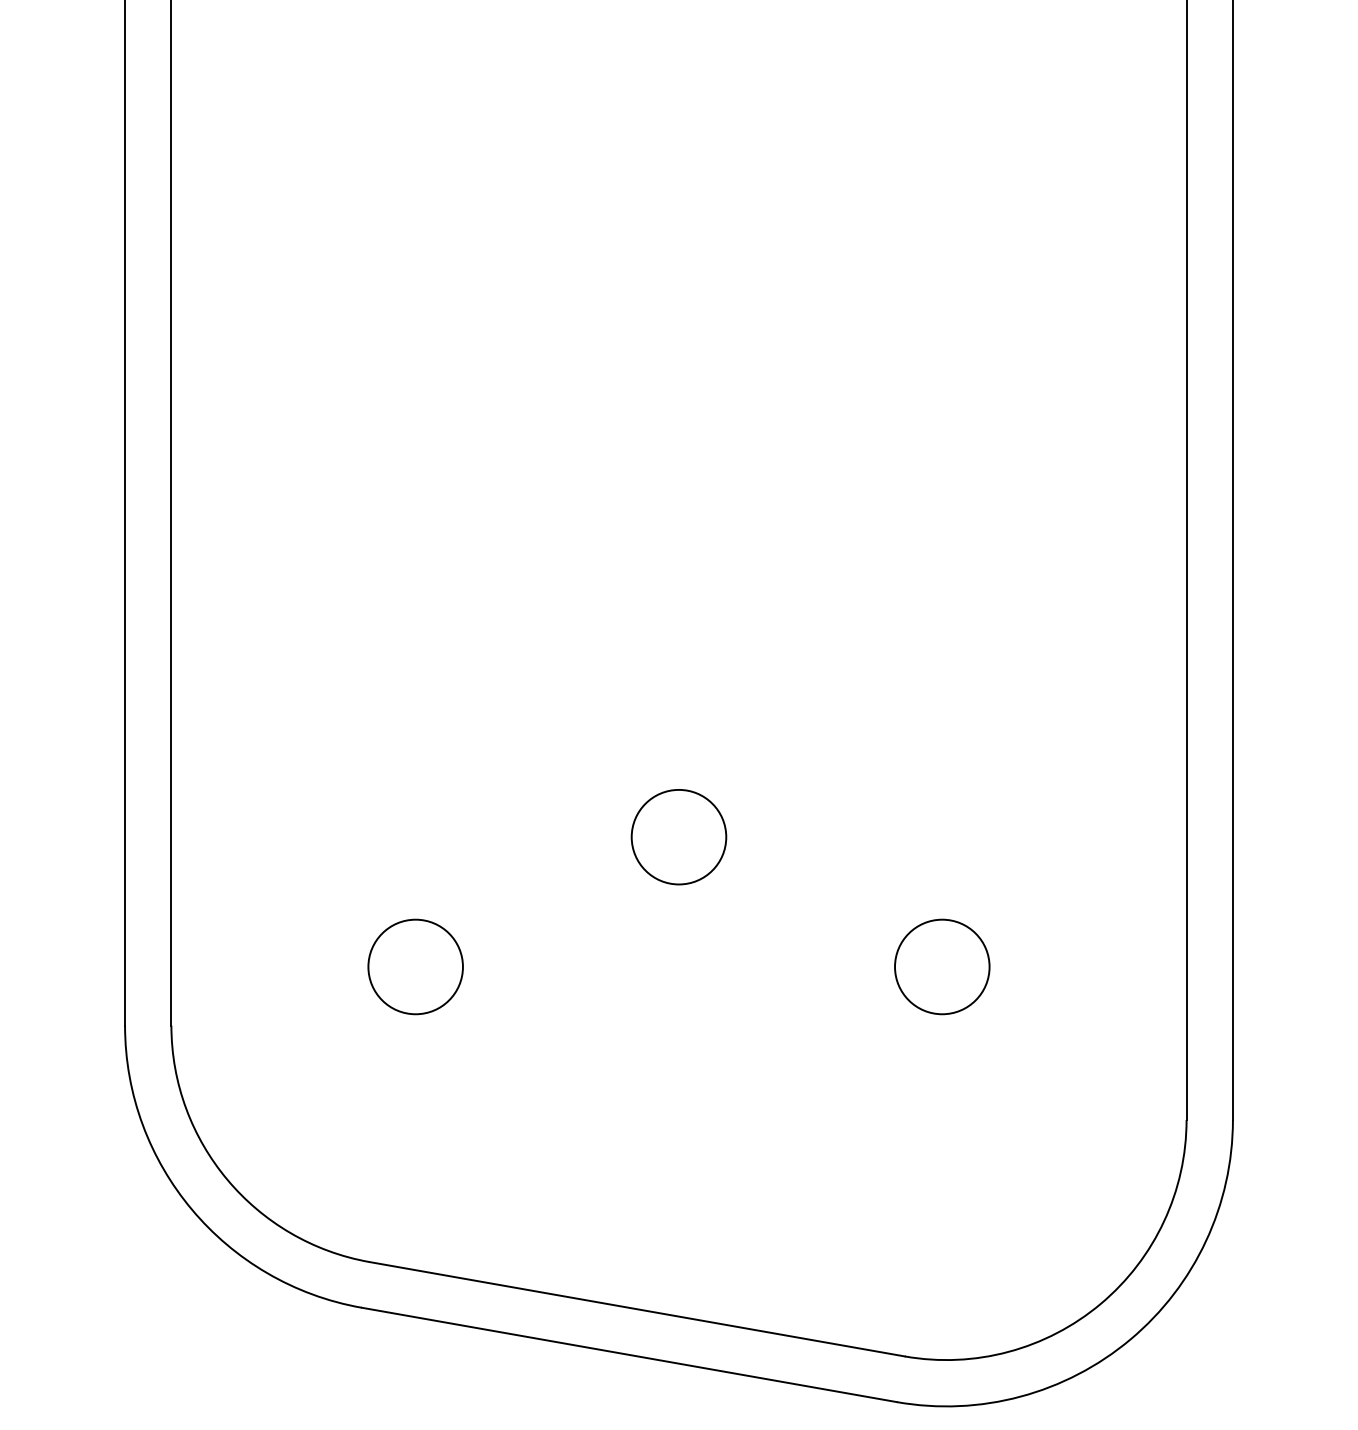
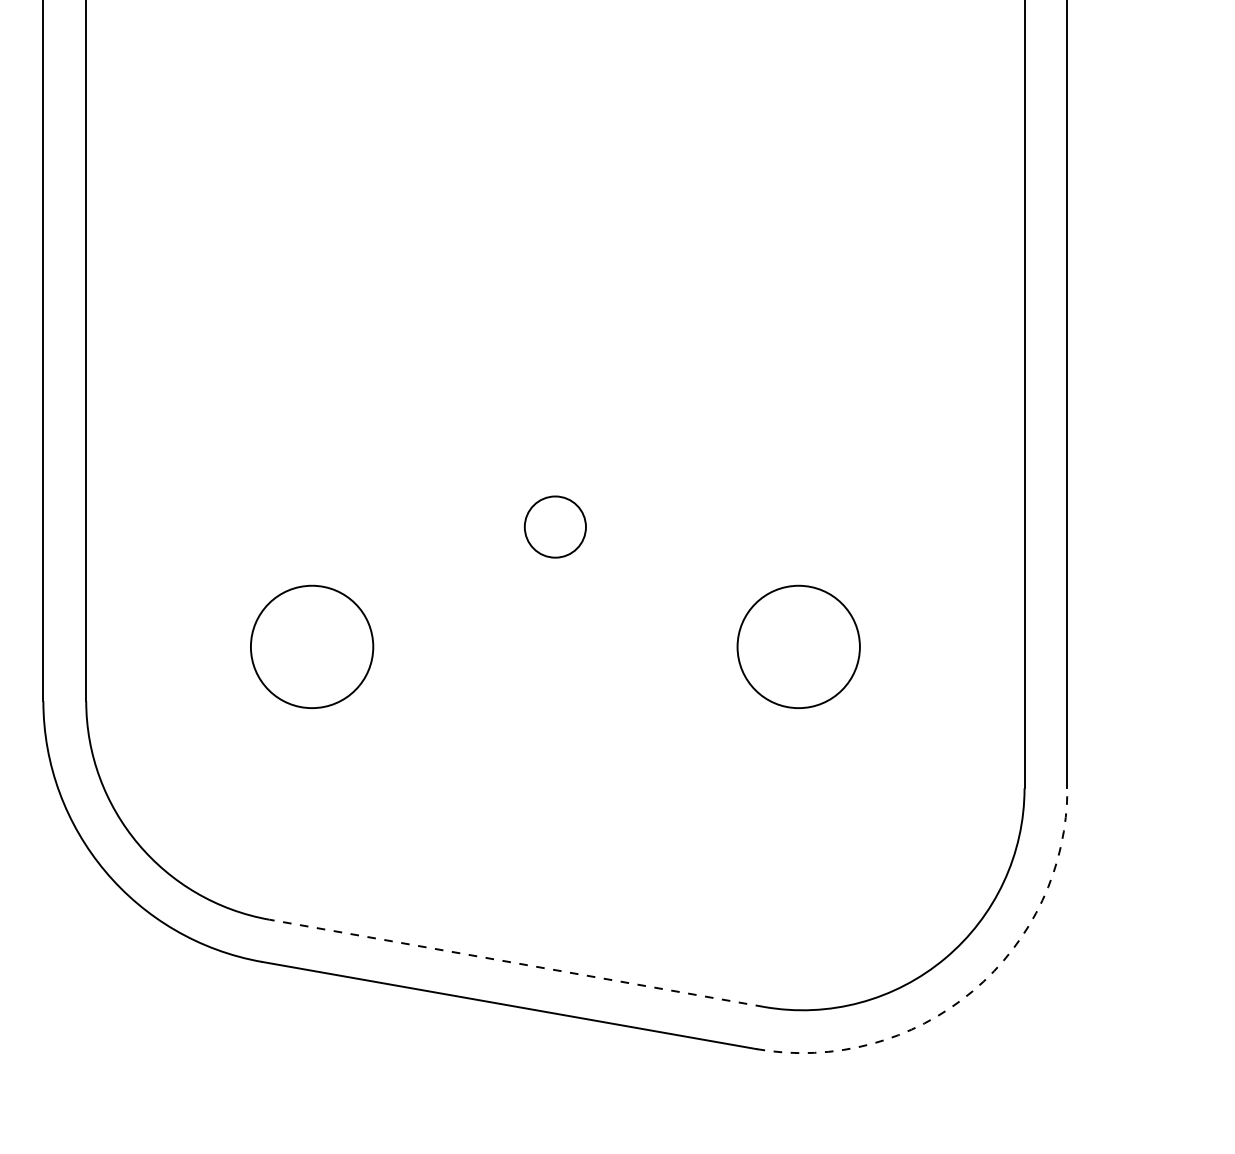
circle: (678, 837) -> (554, 527), size x0.7
circle: (415, 966) -> (311, 646), size x1.4
circle: (942, 966) -> (798, 646), size x1.4
line: (637, 1309) -> (517, 963), solid -> dashed
arc: (1130, 1339) -> (972, 991), solid -> dashed

